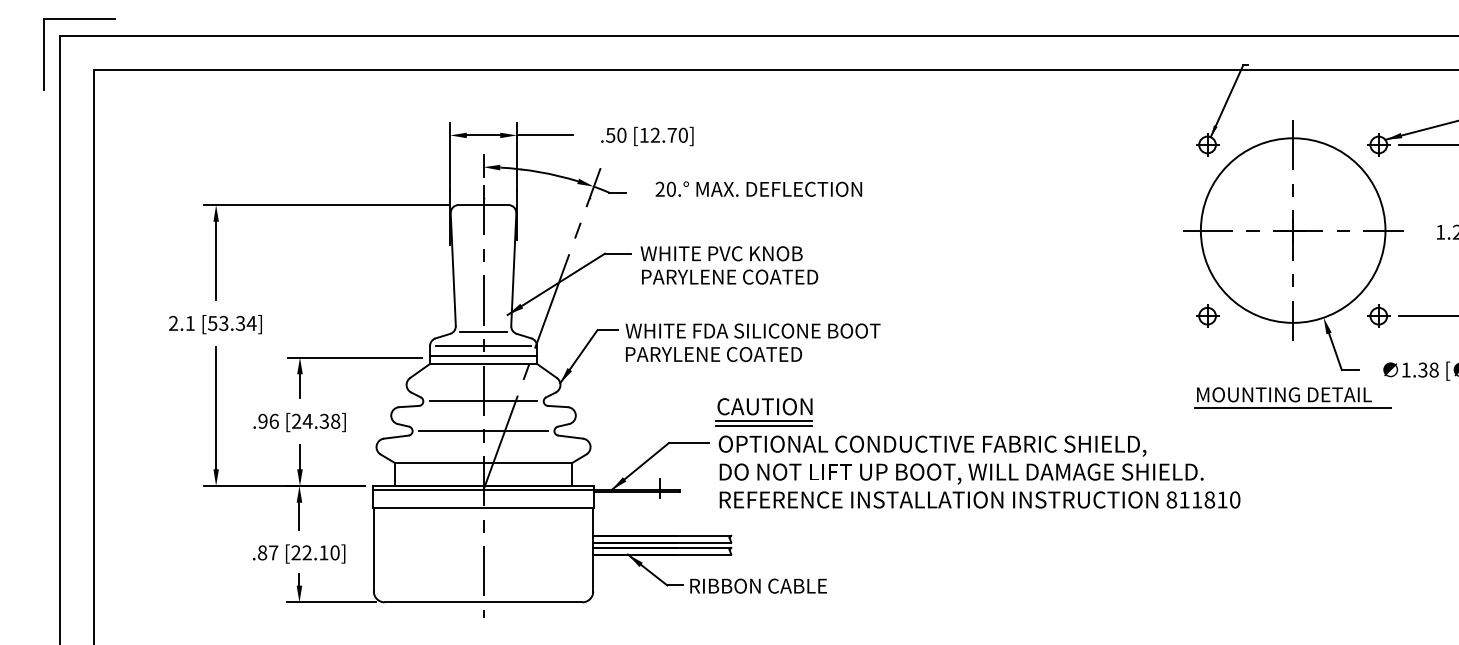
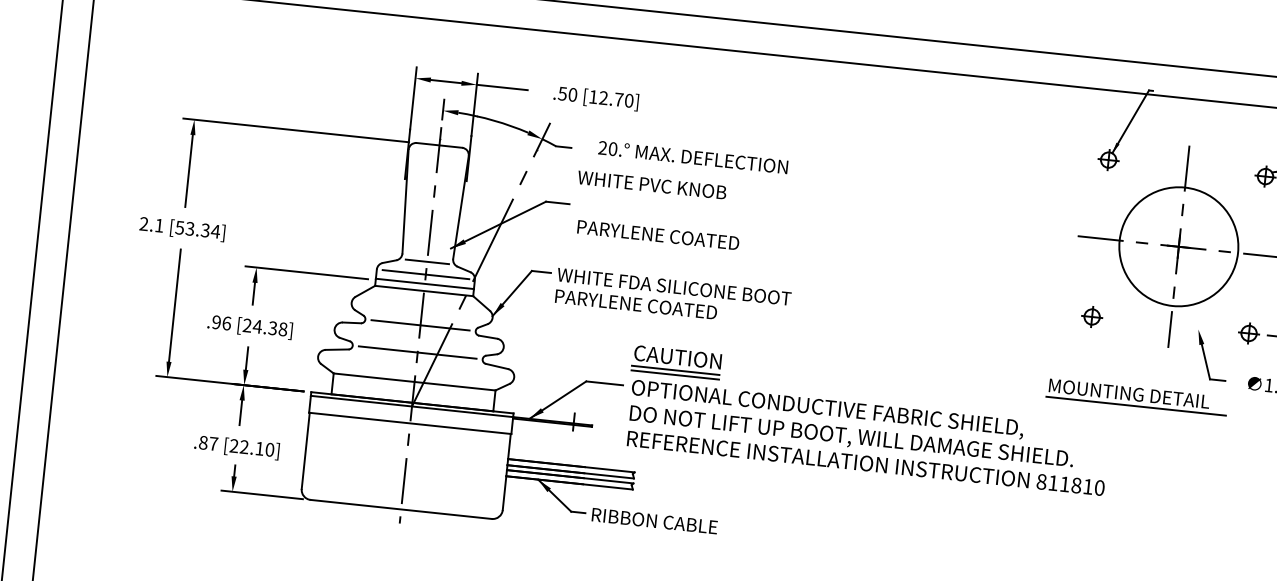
circle: (1292, 230) -> (1178, 246), size x0.7
text: (721, 253) -> (652, 184), moved
part: (1292, 397) -> (1136, 396), moved

